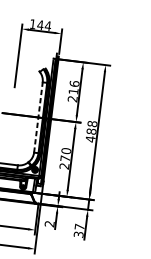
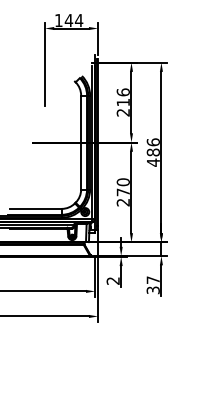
line: (38, 117) -> (81, 142), dashed -> solid
text: (91, 124) -> (152, 142), 488 -> 486

